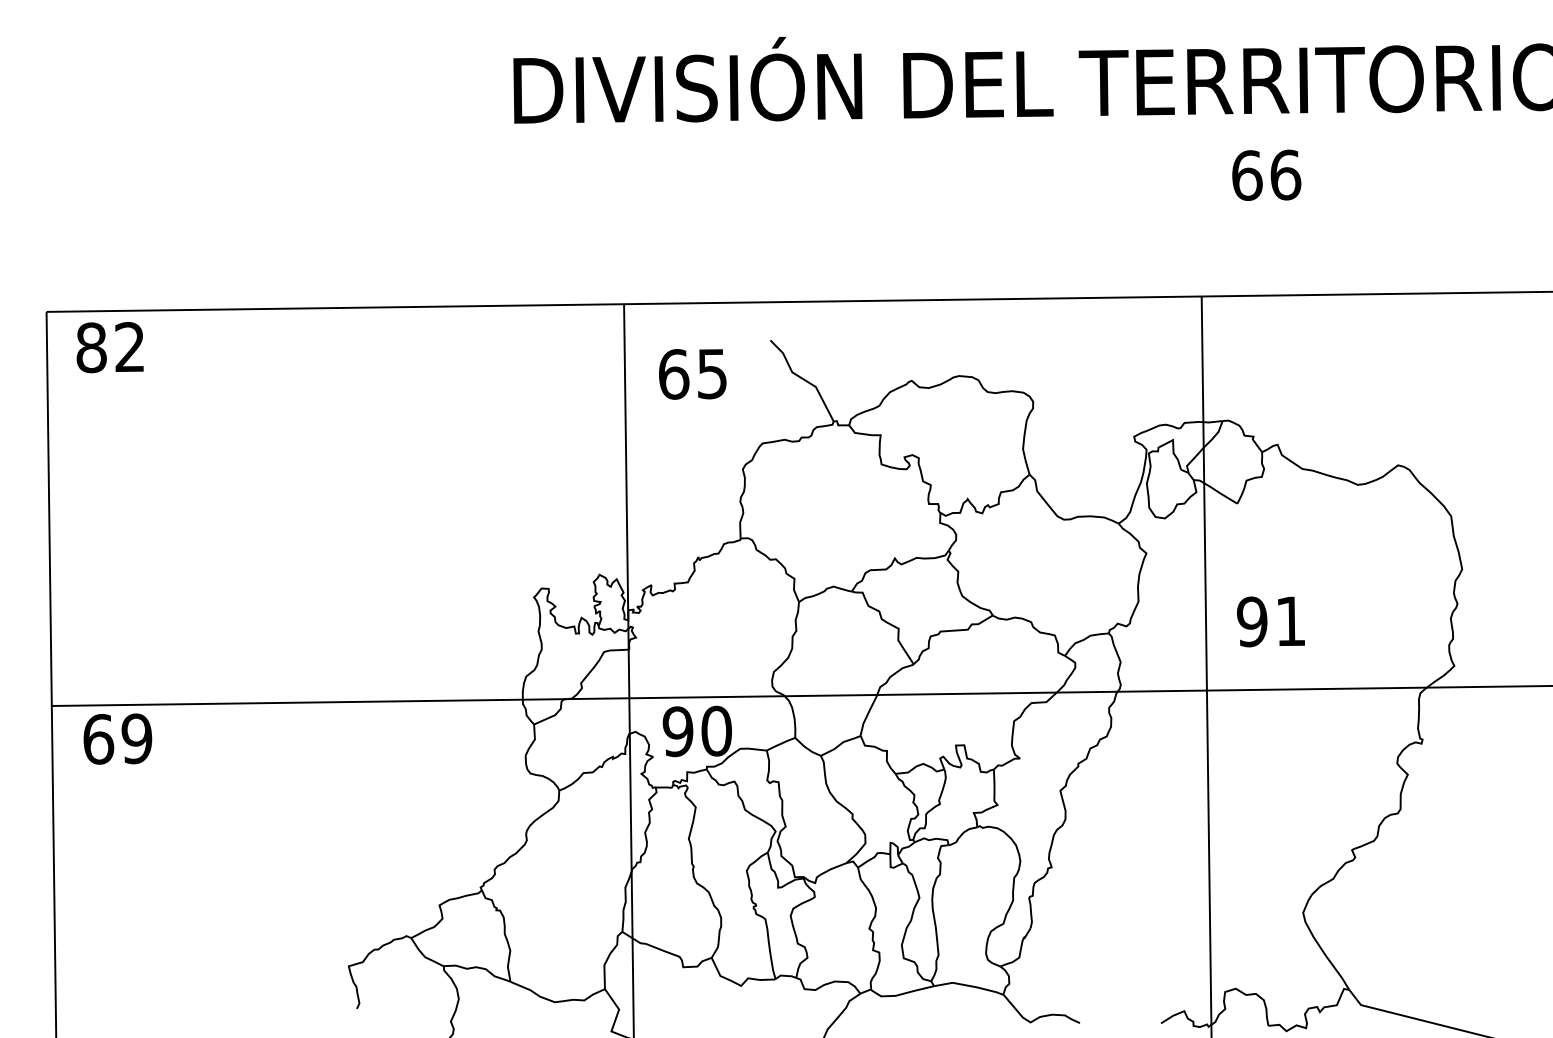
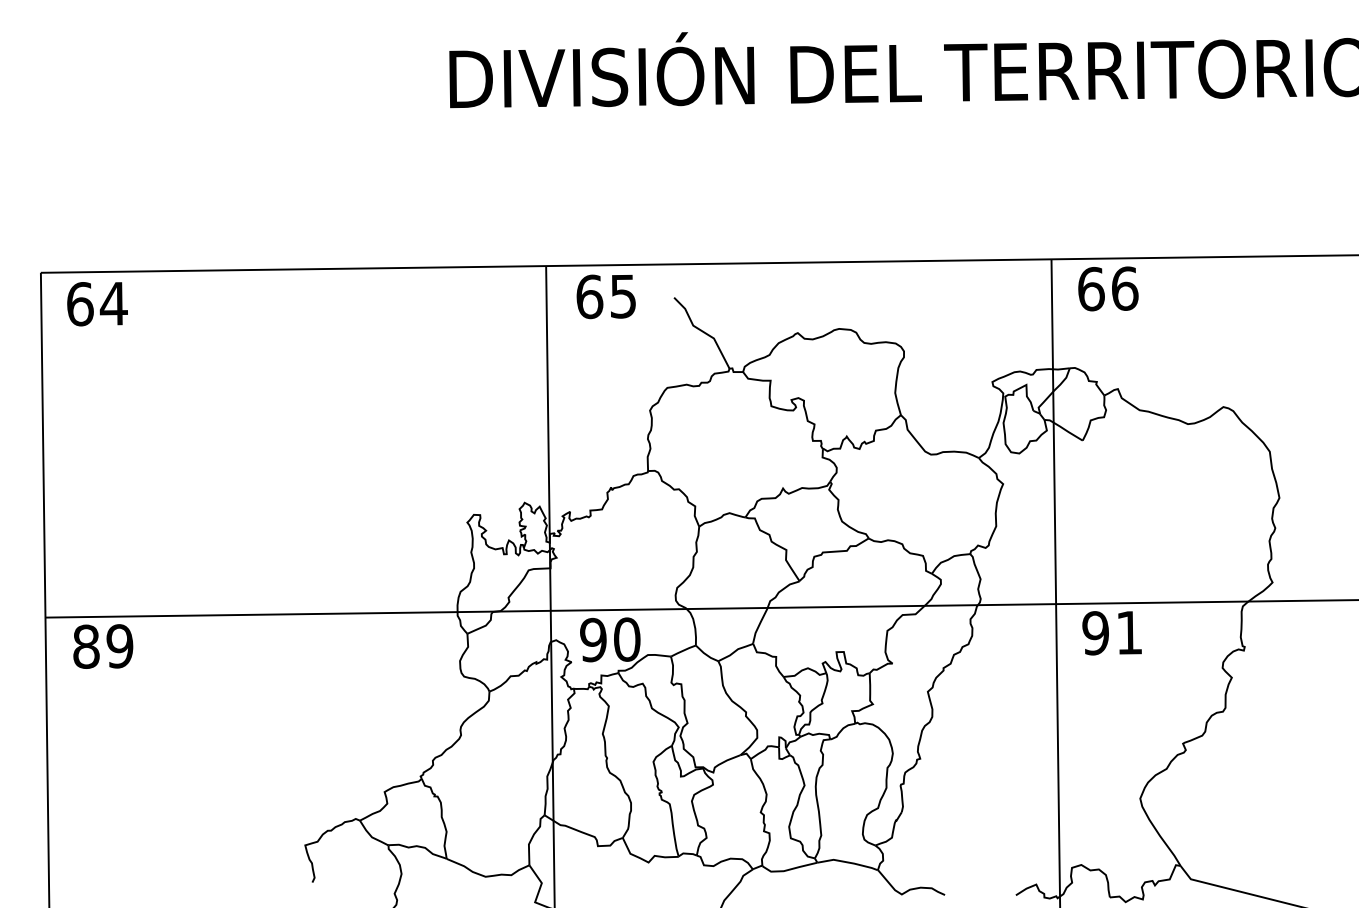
text: (1266, 174) -> (1108, 288), moved
text: (111, 347) -> (97, 303), 82 -> 64
text: (692, 374) -> (606, 296), moved
text: (1270, 621) -> (1111, 632), moved
text: (98, 739) -> (86, 646), 69 -> 89

